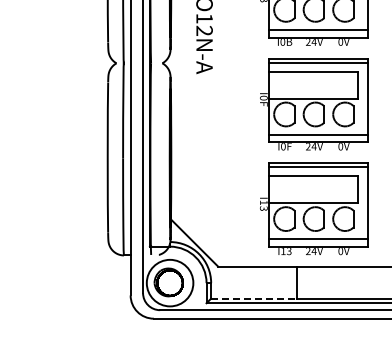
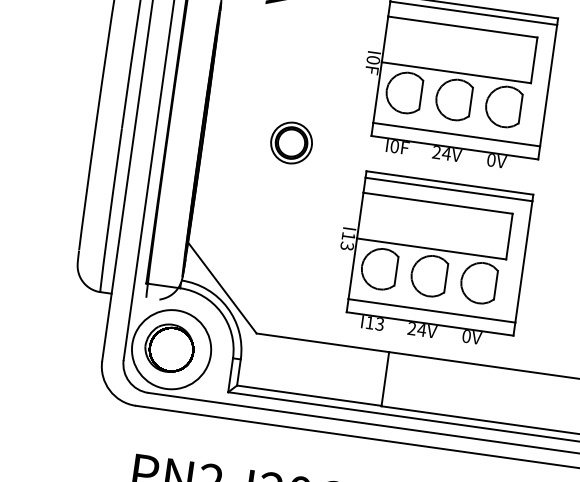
part: (222, 152) -> (290, 142), added
line: (254, 298) -> (310, 395), dashed -> solid

